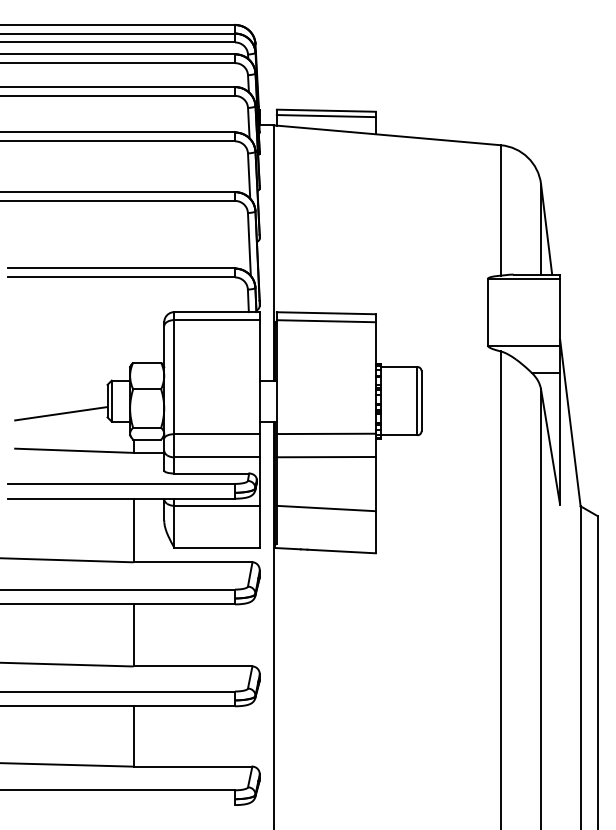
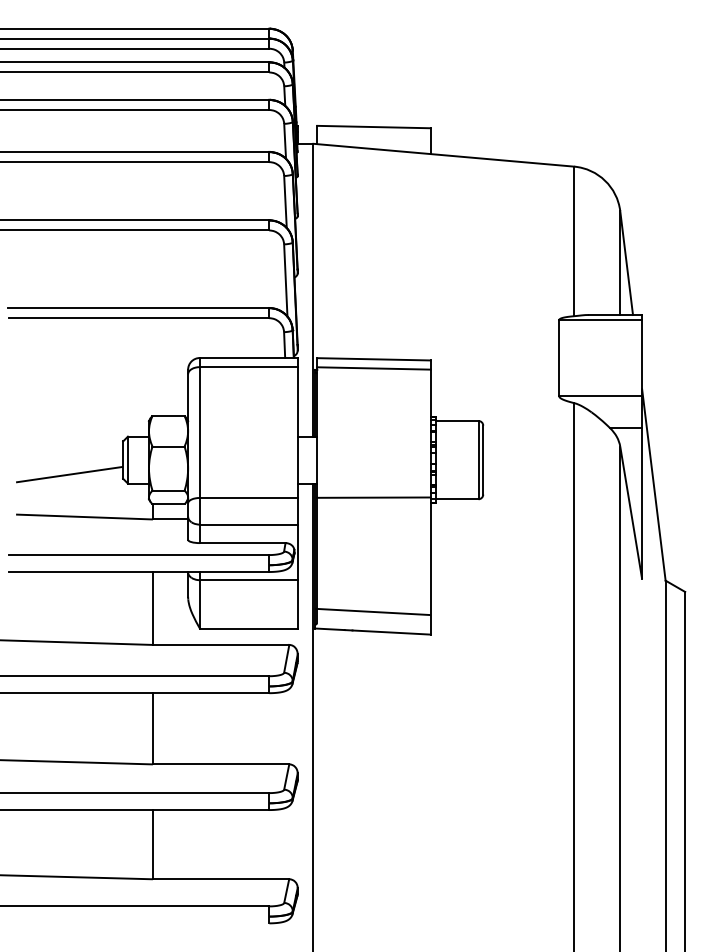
line: (325, 116) -> (373, 133), removed
line: (325, 457) -> (373, 524), removed
line: (325, 508) -> (371, 611), moved

